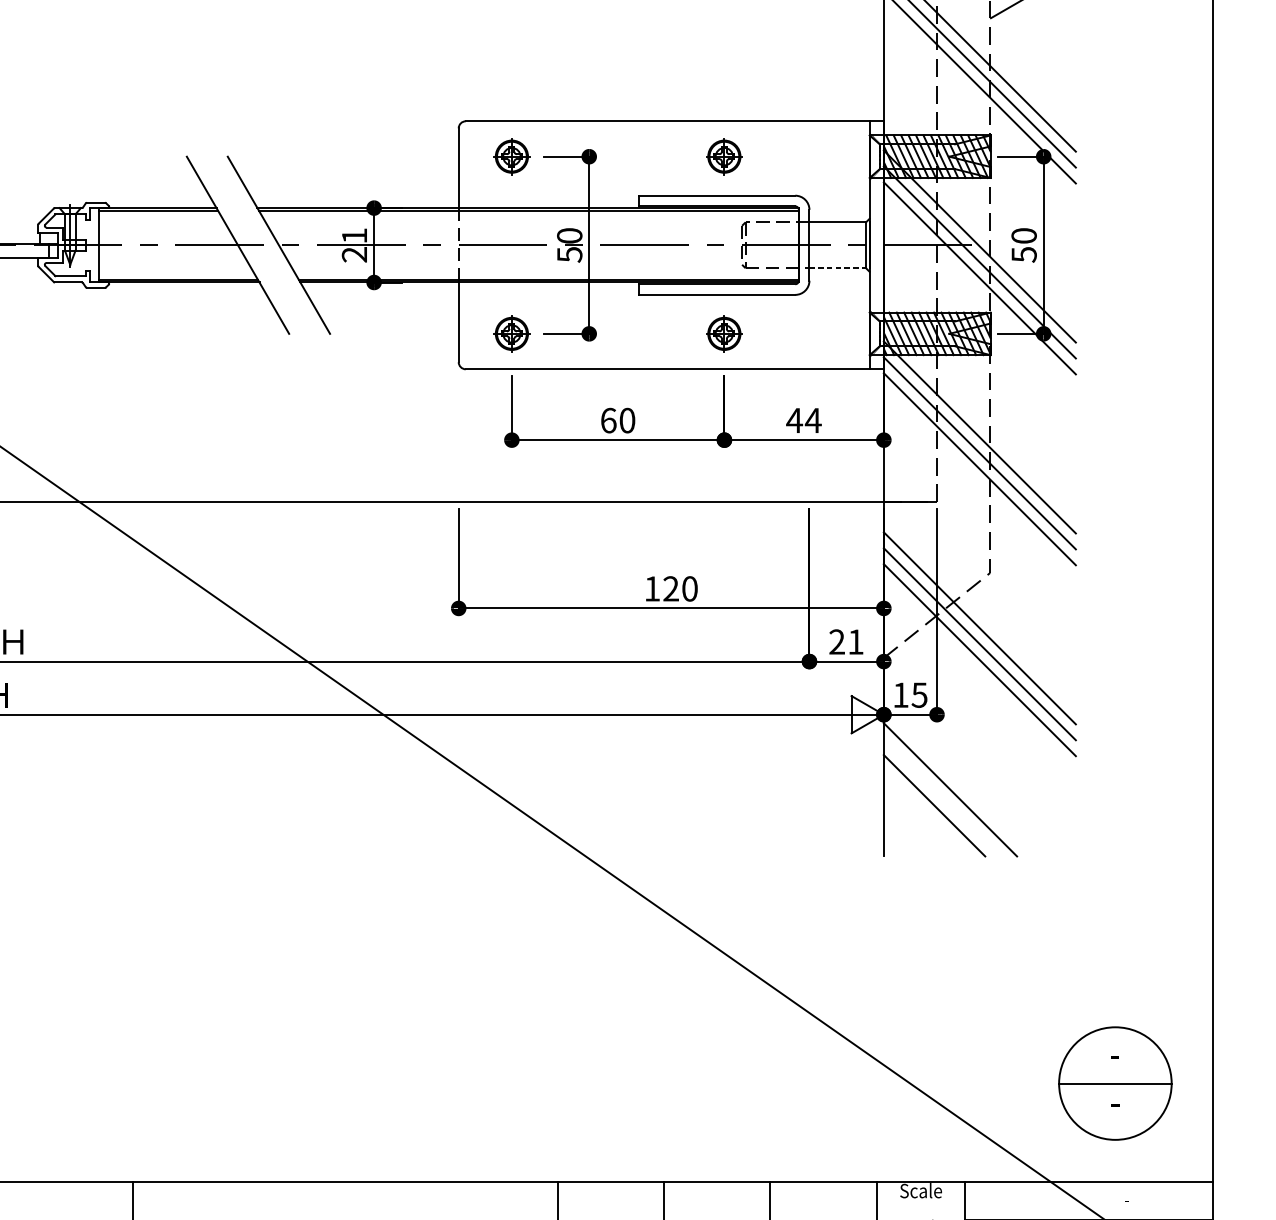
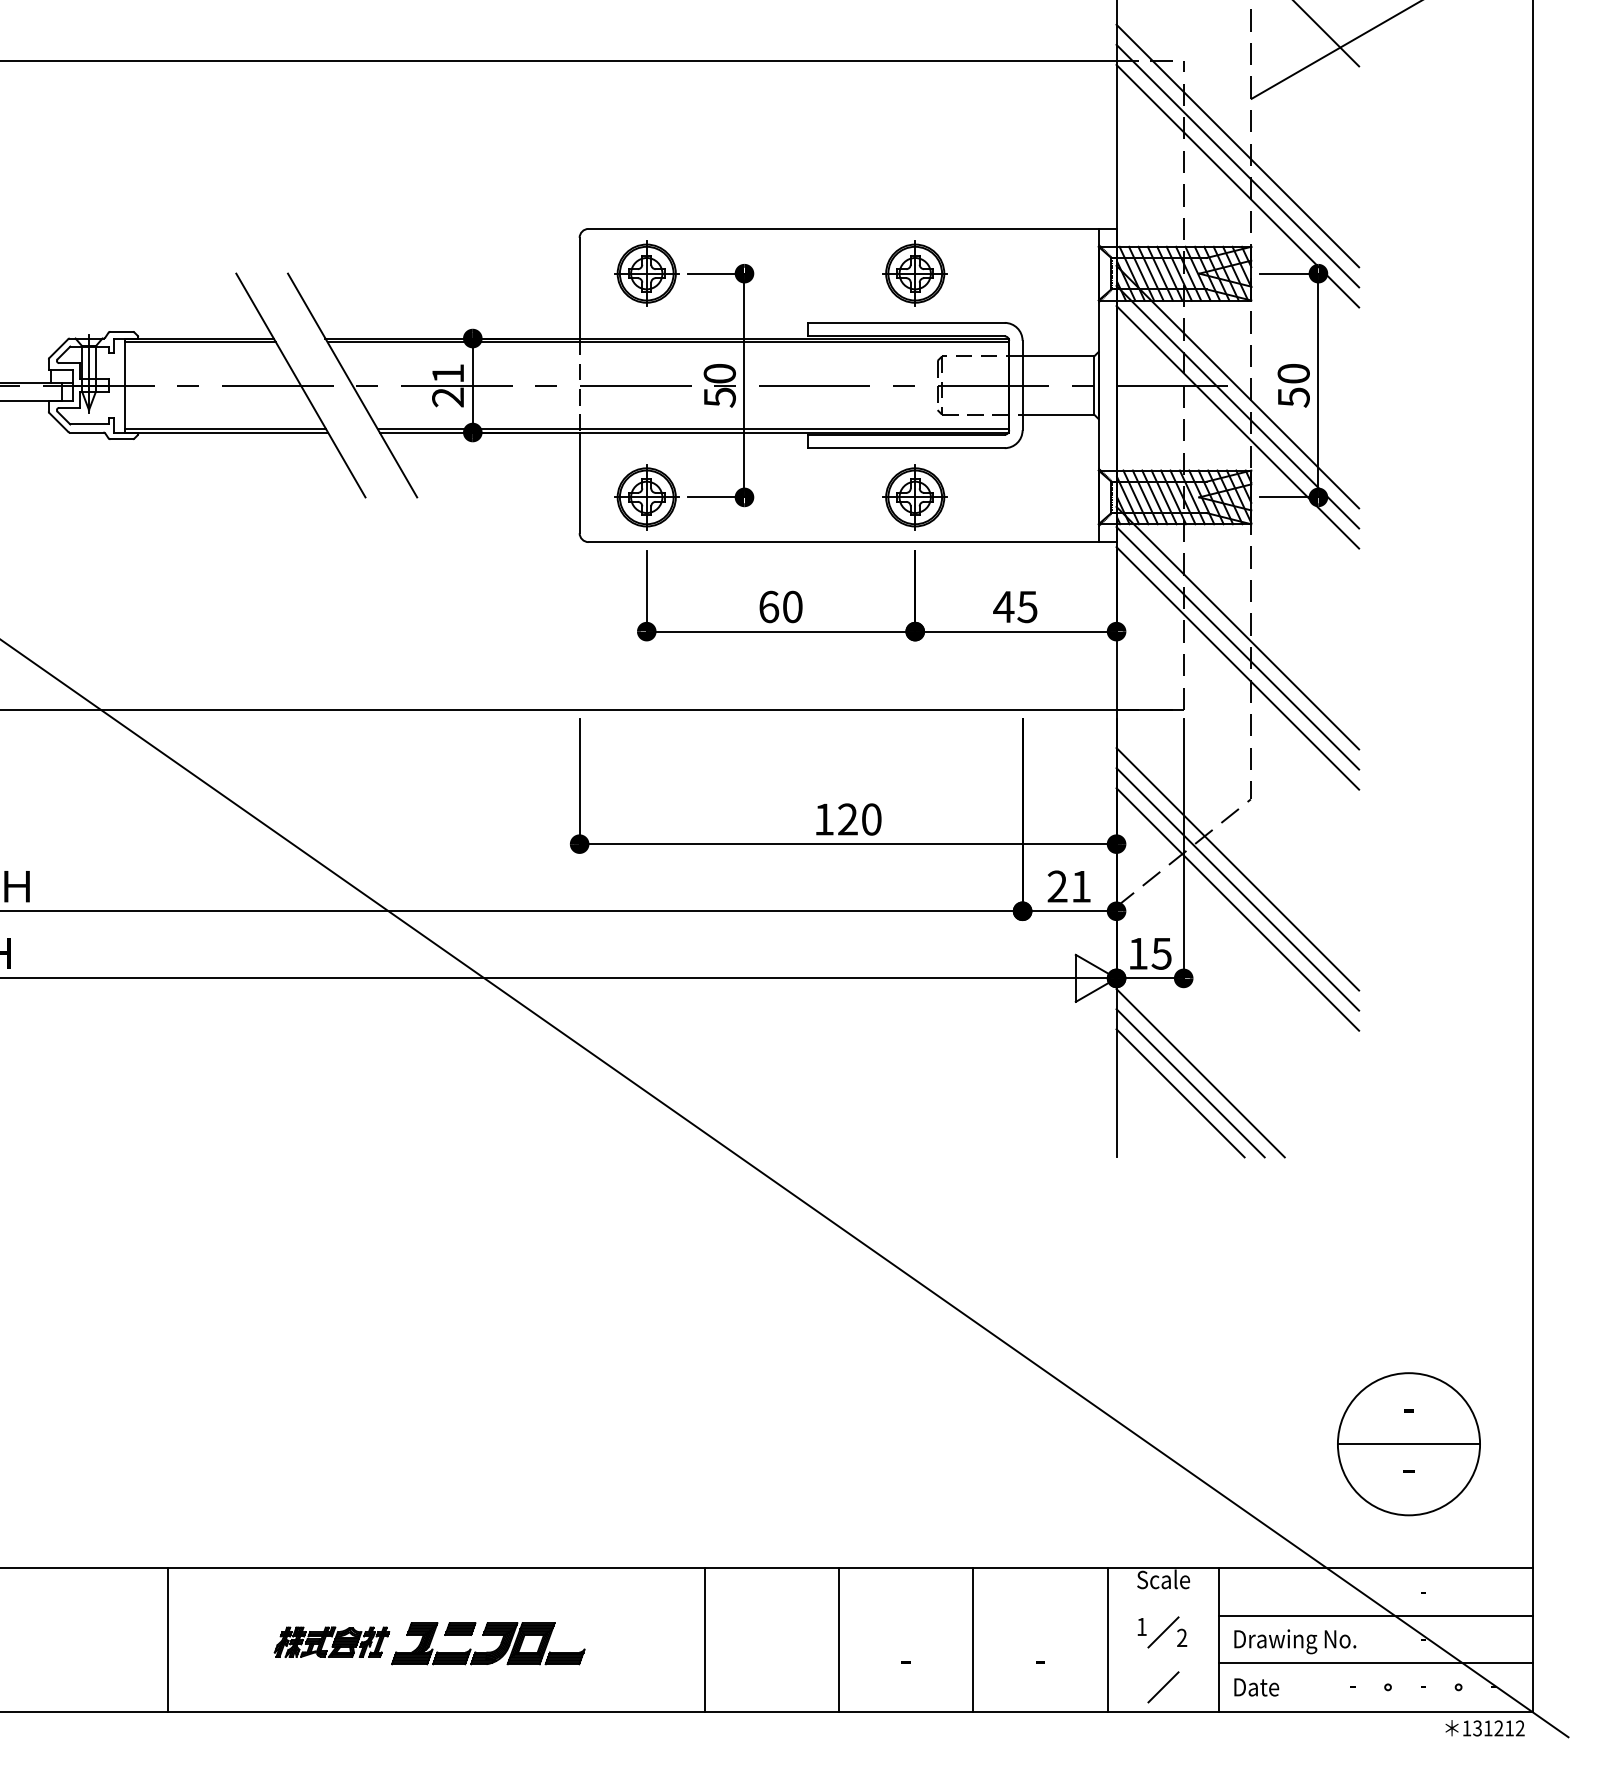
part: (511, 156) -> (646, 273), size x1.43
part: (723, 156) -> (914, 273), size x1.43
line: (837, 268) -> (1058, 414), dashed -> solid
part: (511, 333) -> (646, 497), size x1.43
part: (723, 333) -> (914, 497), size x1.43
text: (813, 421) -> (1027, 607), 44 -> 45
line: (942, 797) -> (1190, 1083), added

